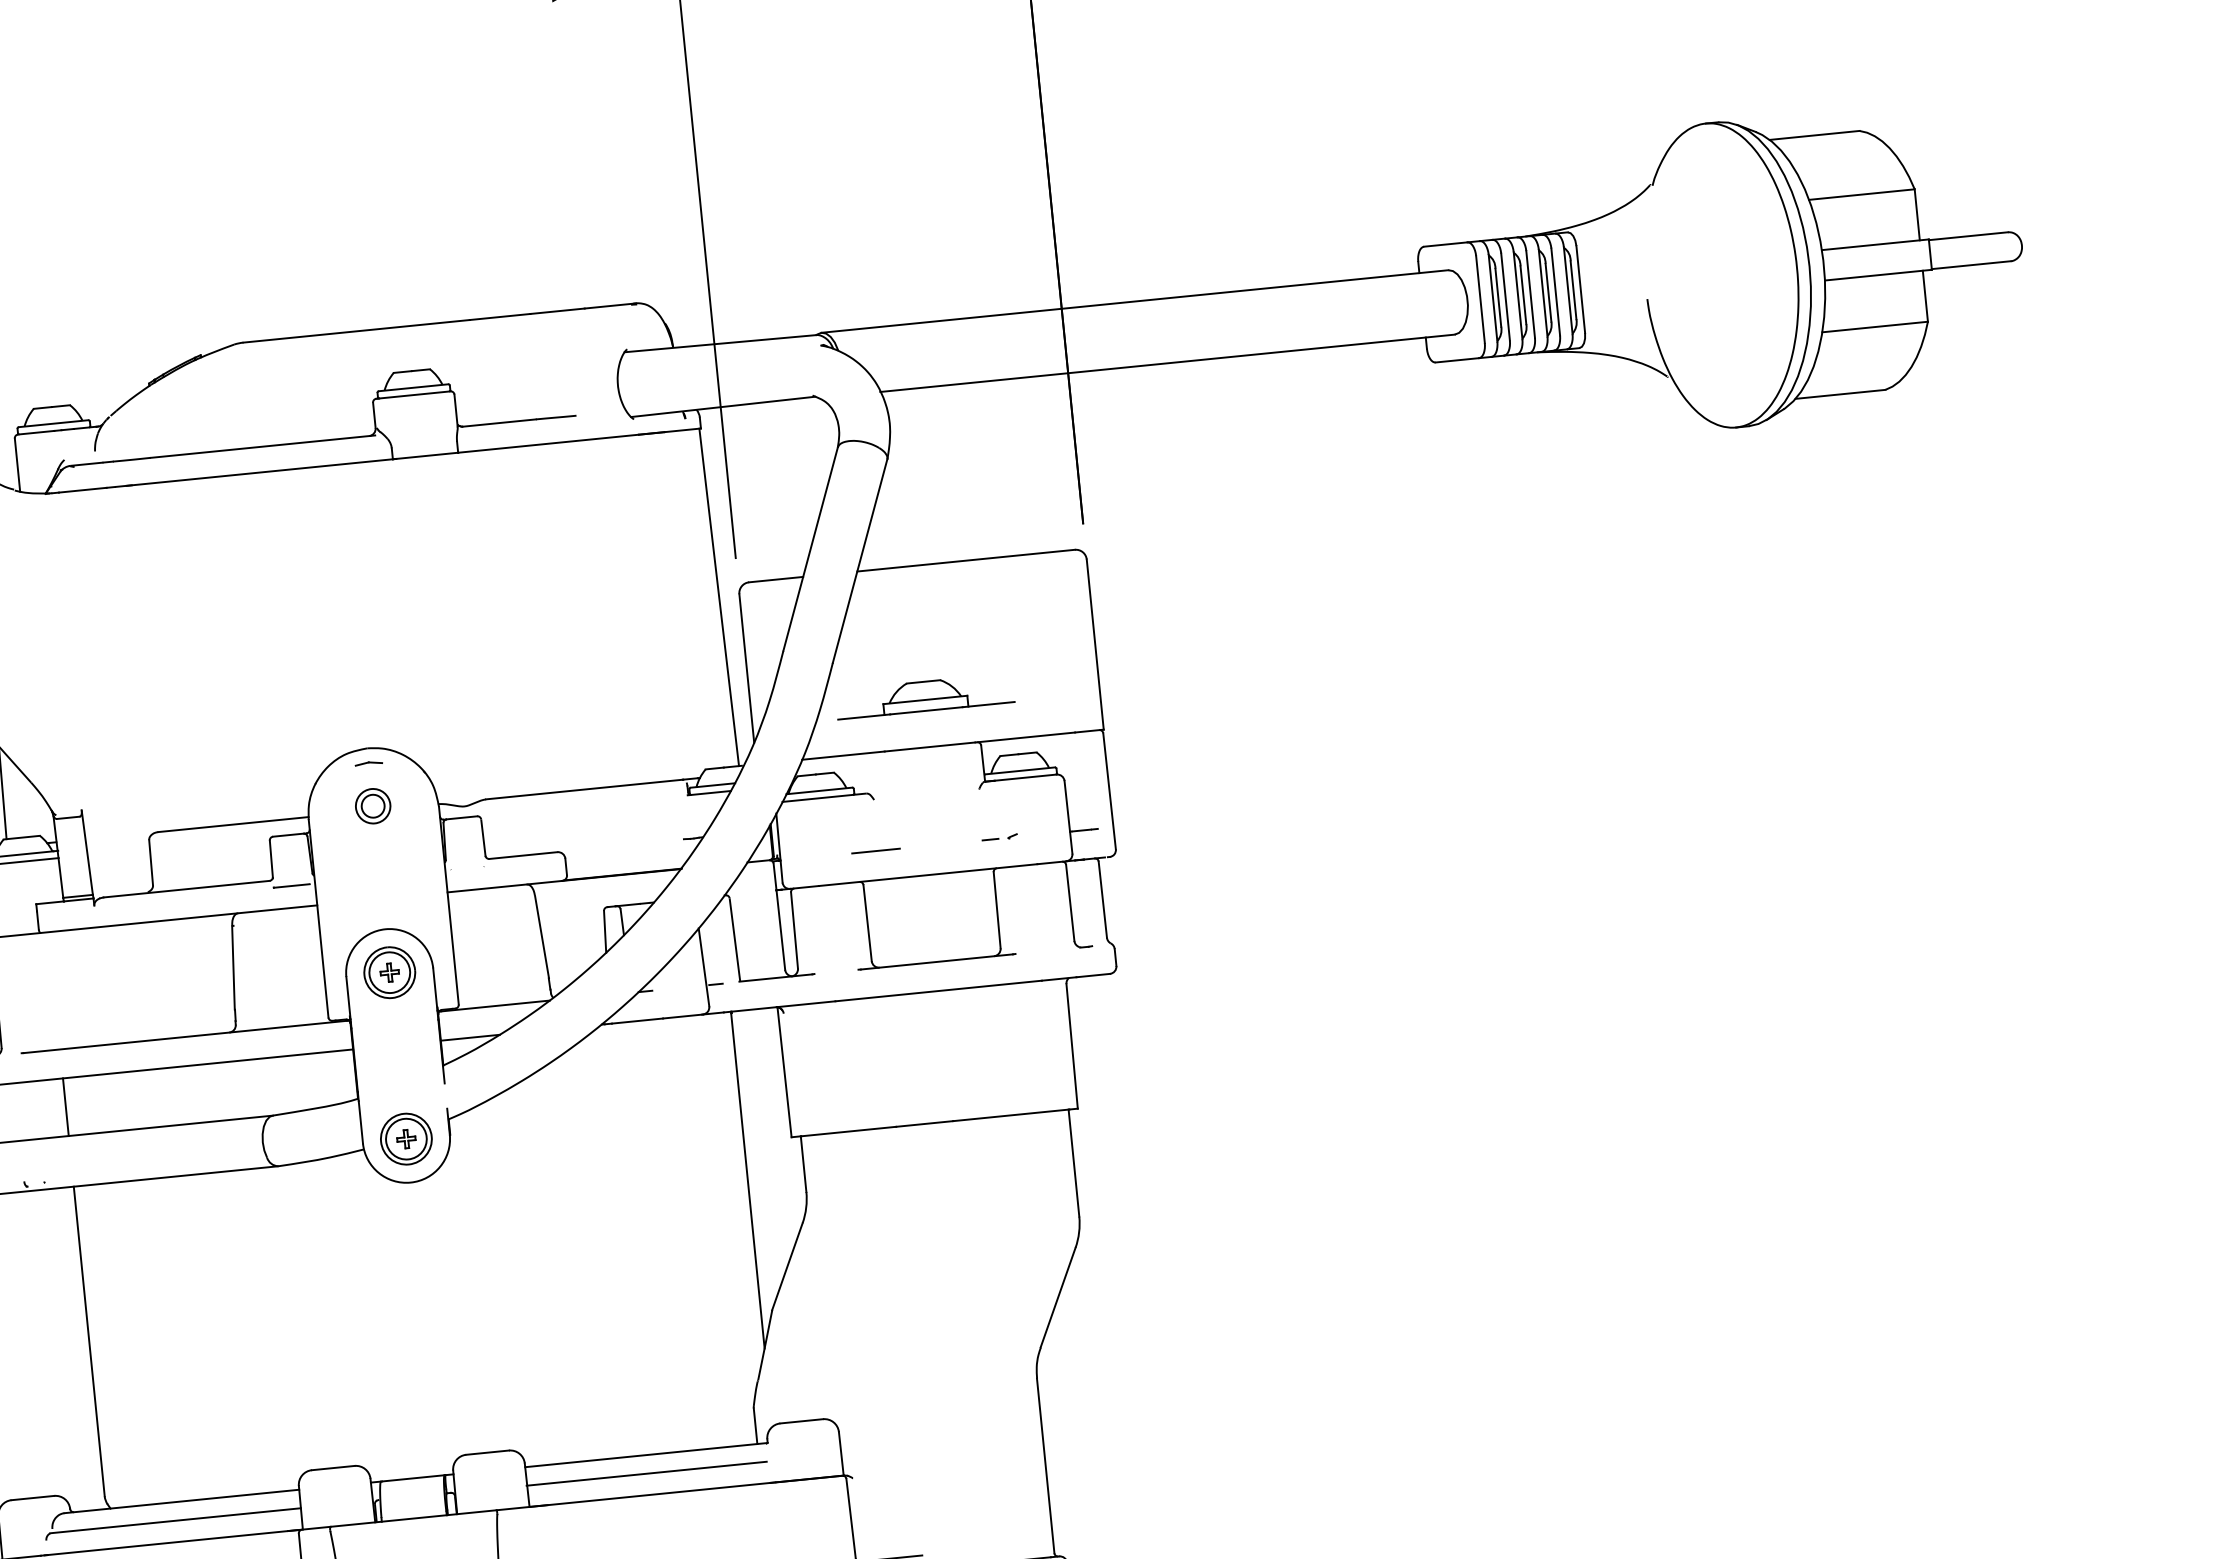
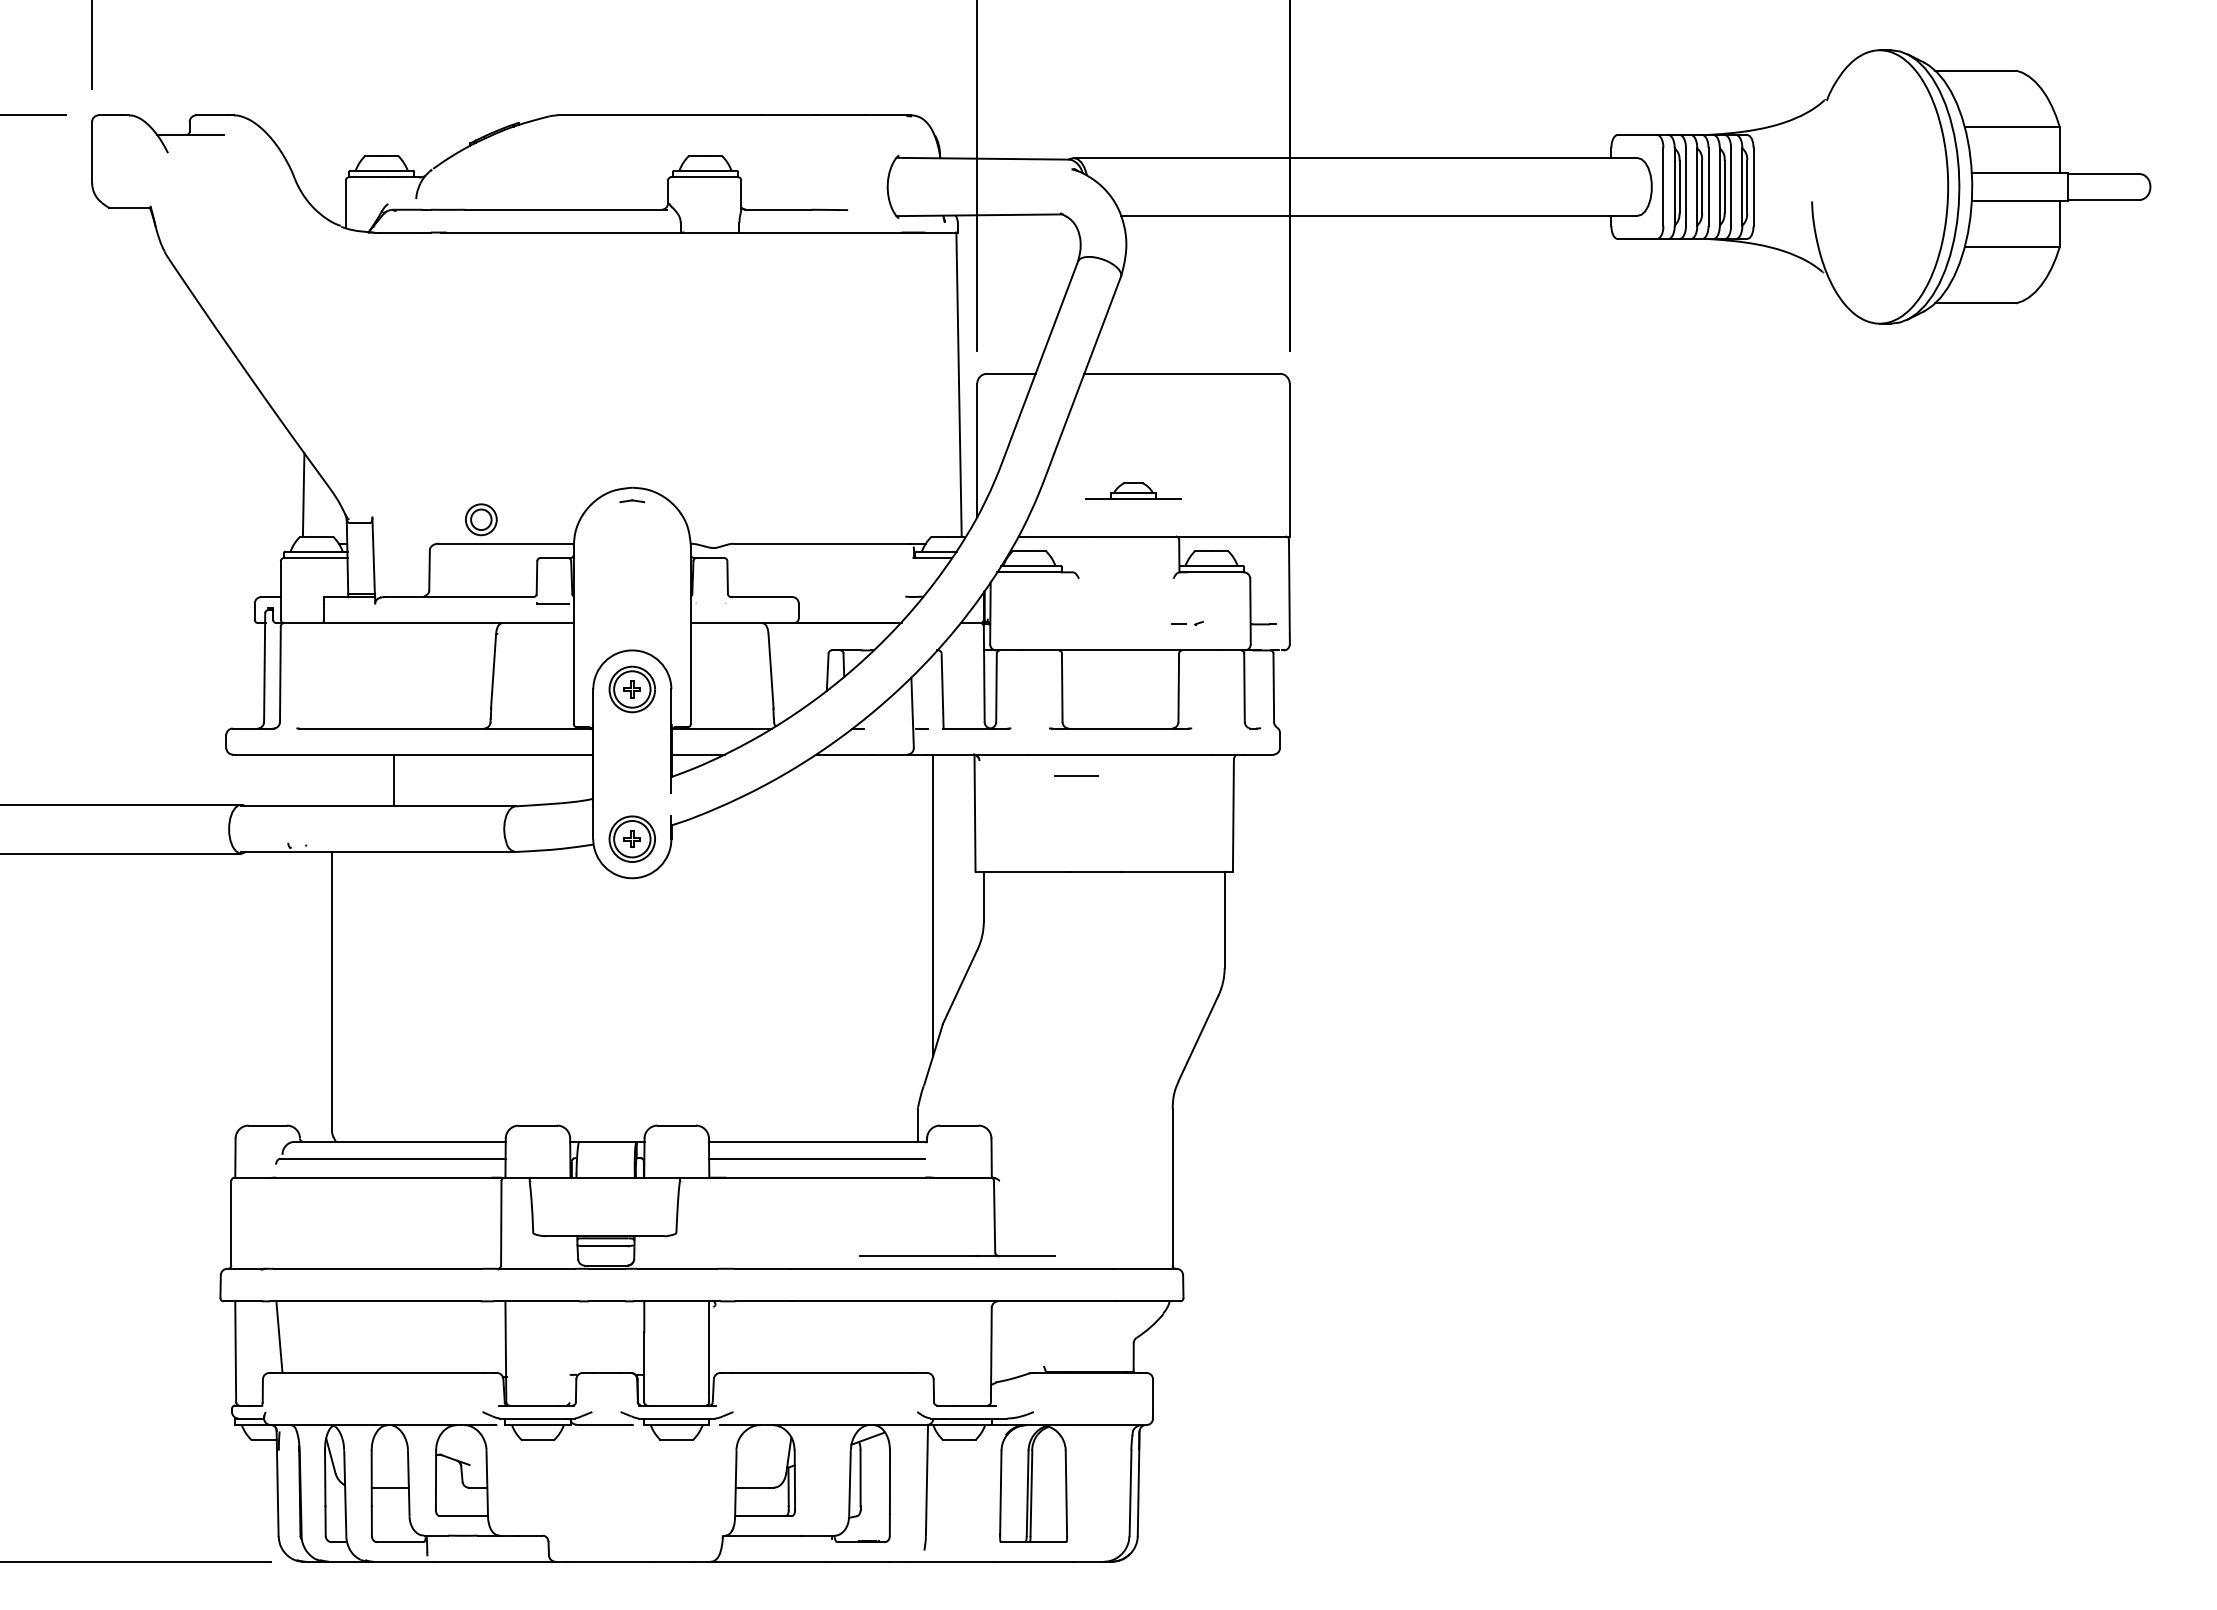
part: (924, 695) -> (1133, 490), size x0.6
part: (373, 805) -> (481, 519), moved
line: (876, 850) -> (1076, 775), moved
line: (65, 1107) -> (393, 780), moved

